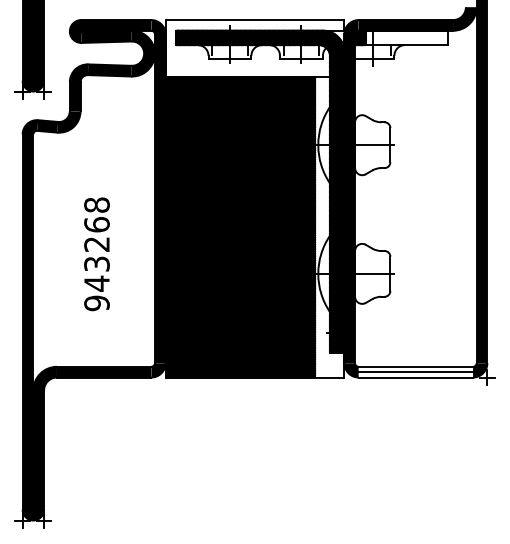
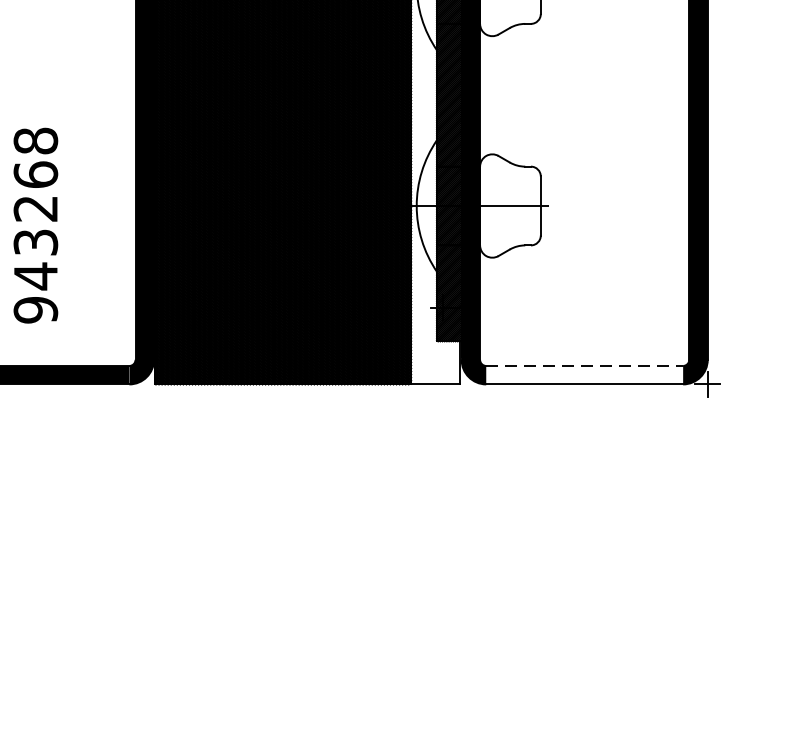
text: (96, 254) -> (35, 226), moved
line: (416, 366) -> (585, 365), solid -> dashed
line: (415, 372) -> (584, 375), removed

